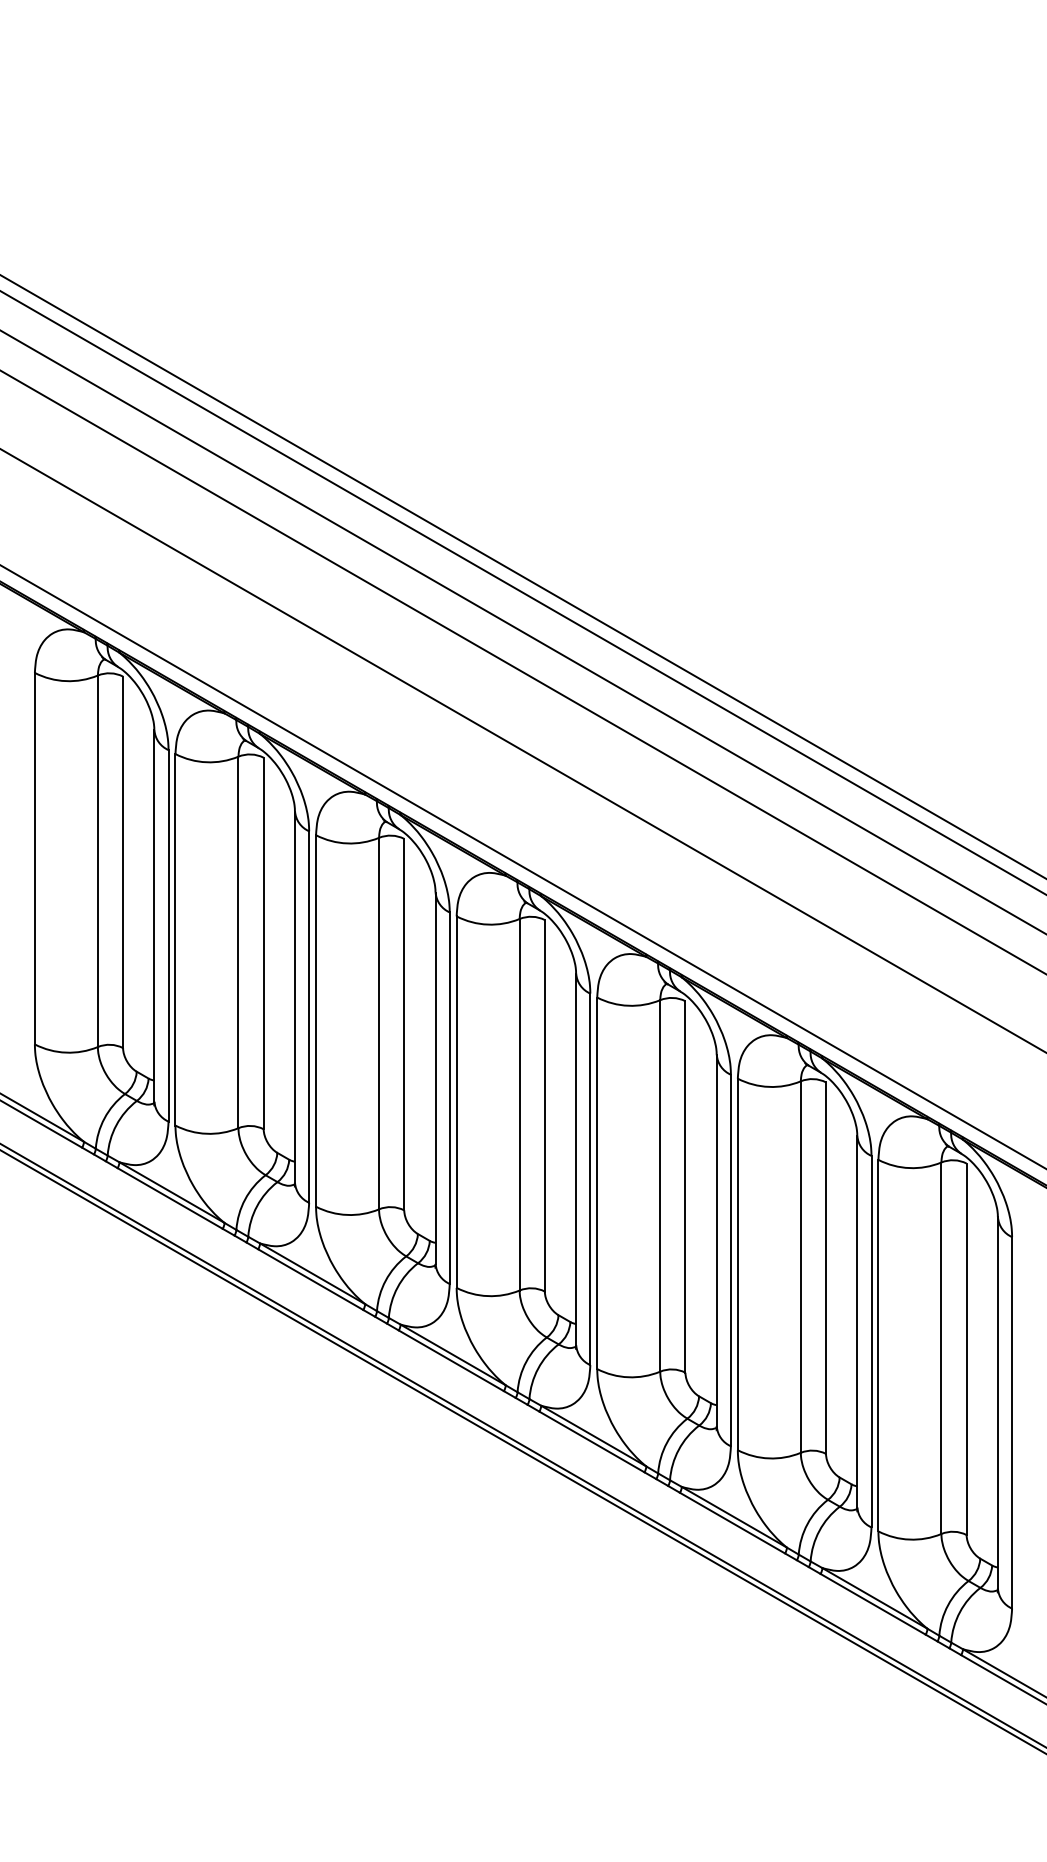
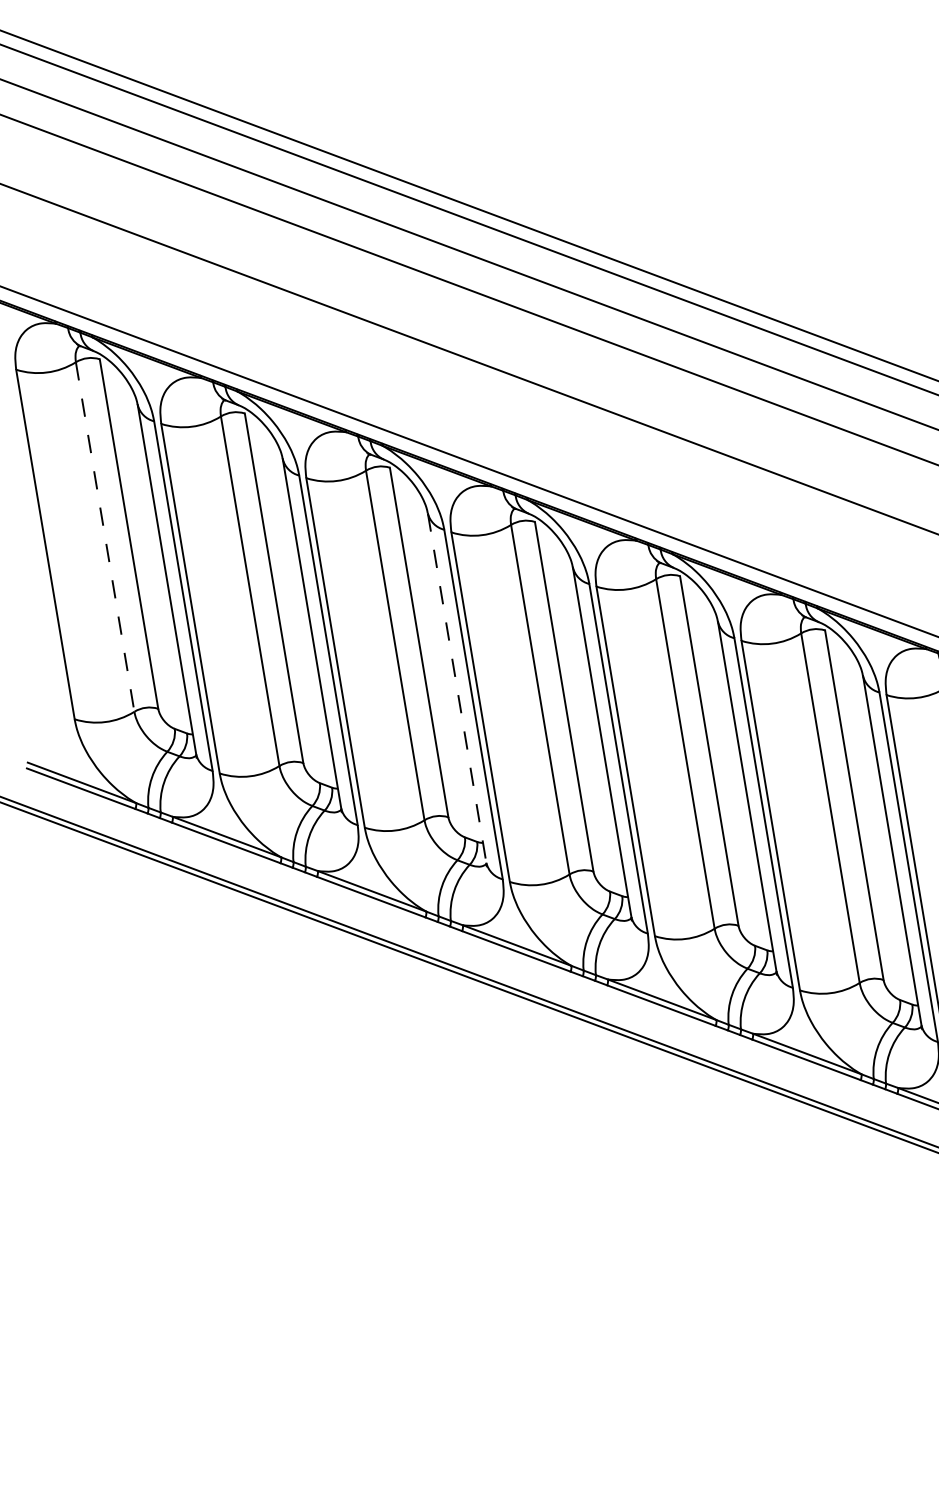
line: (97, 861) -> (104, 537), solid -> dashed
line: (435, 1078) -> (457, 688), solid -> dashed

